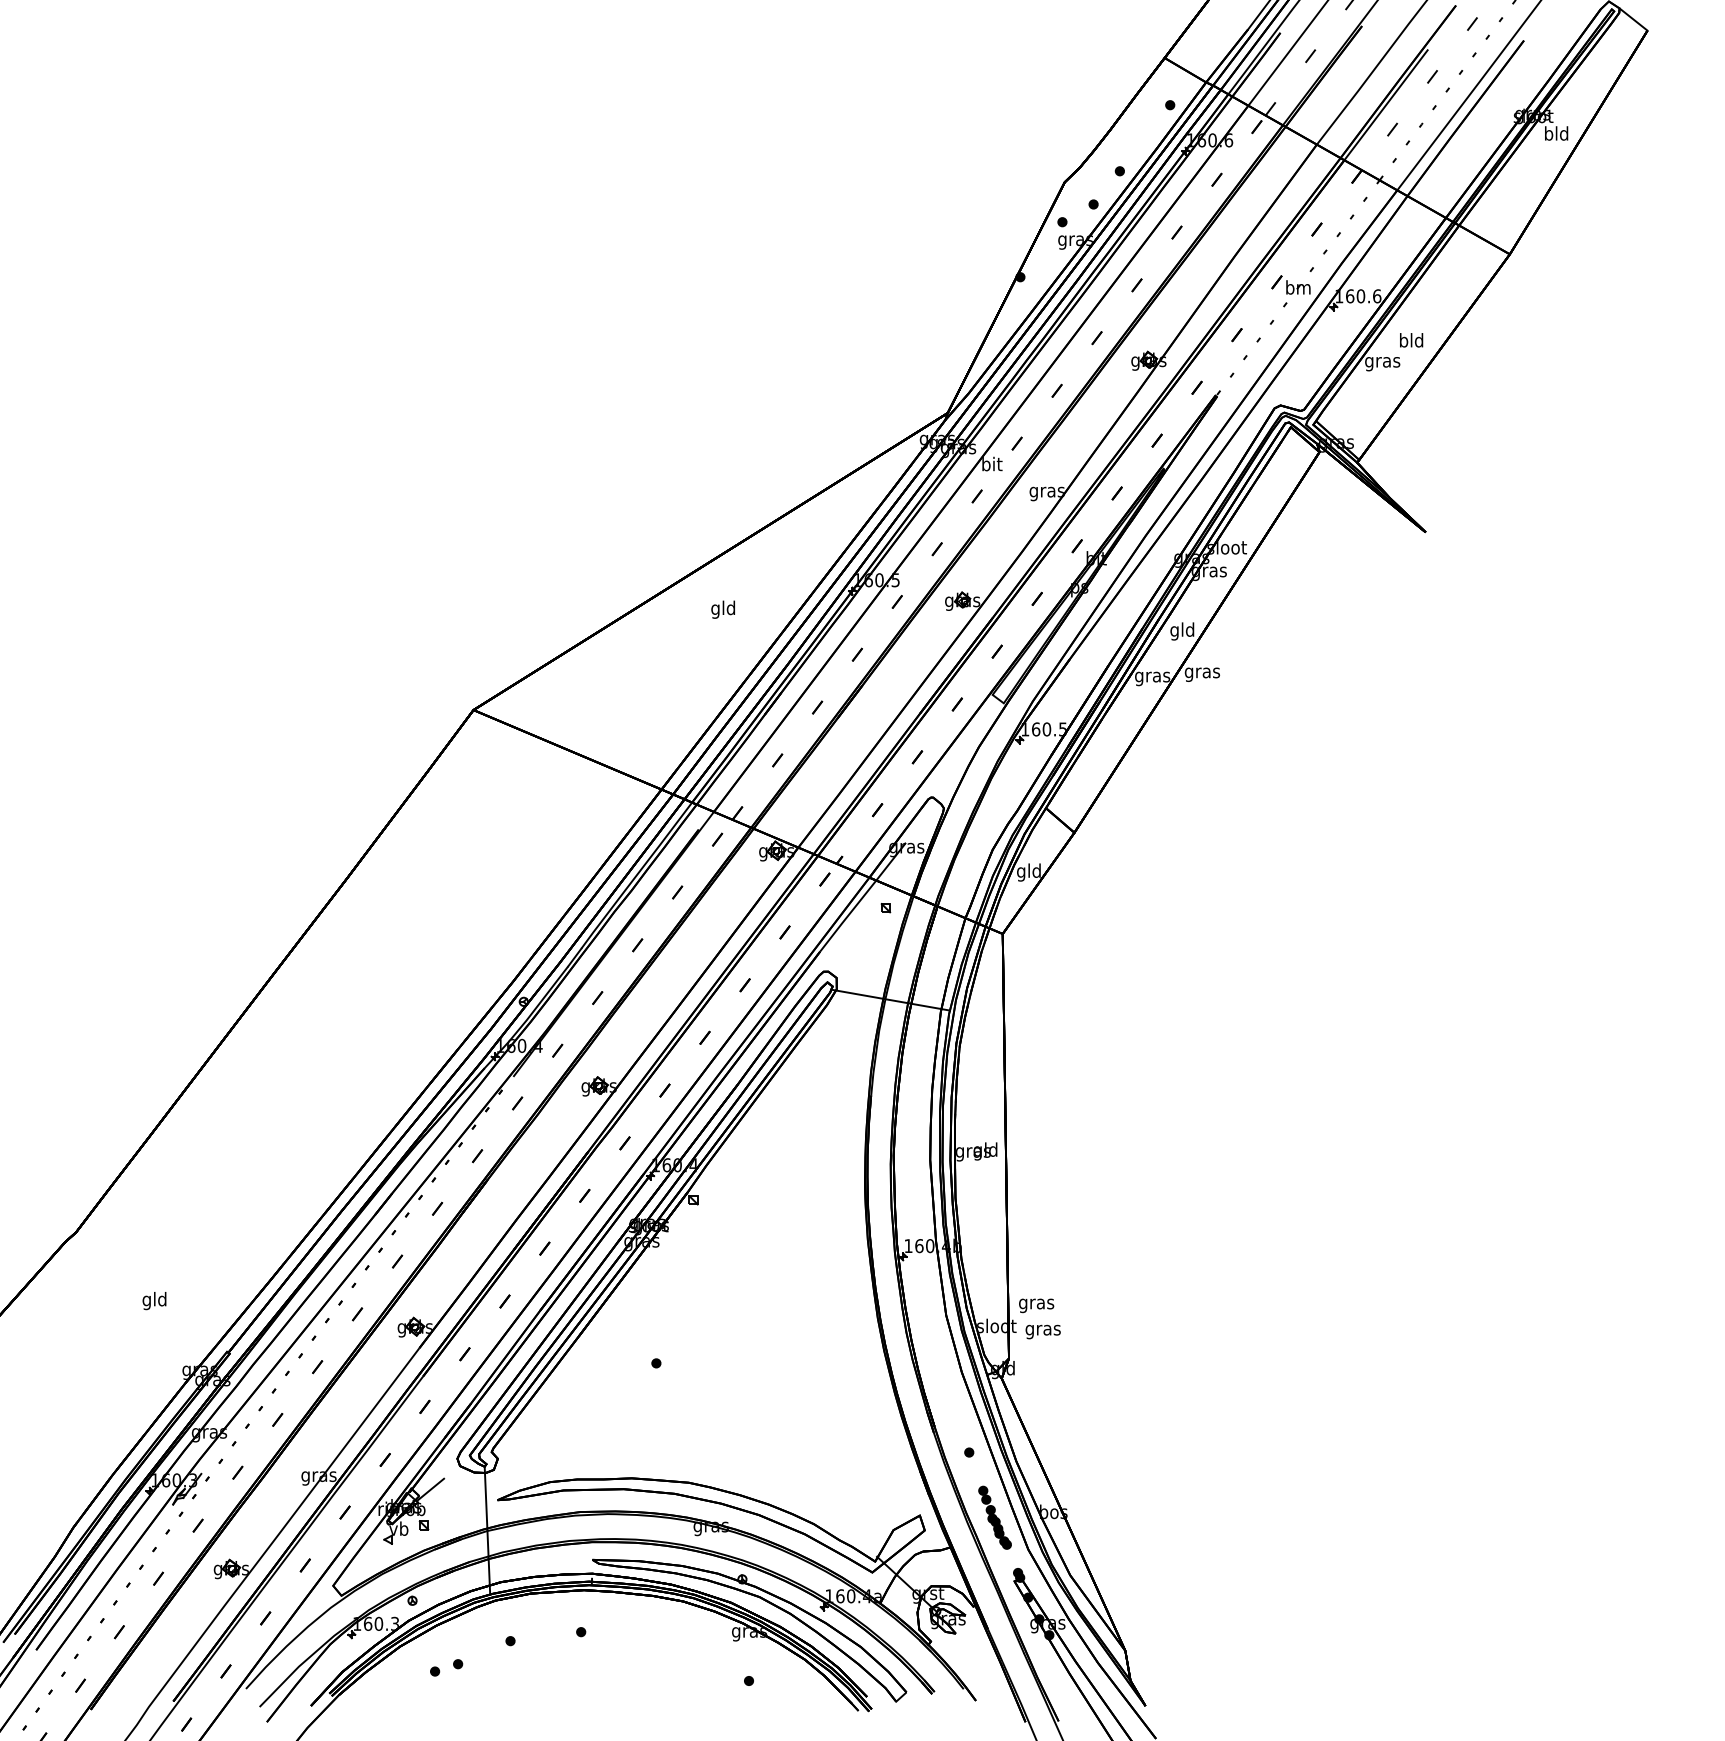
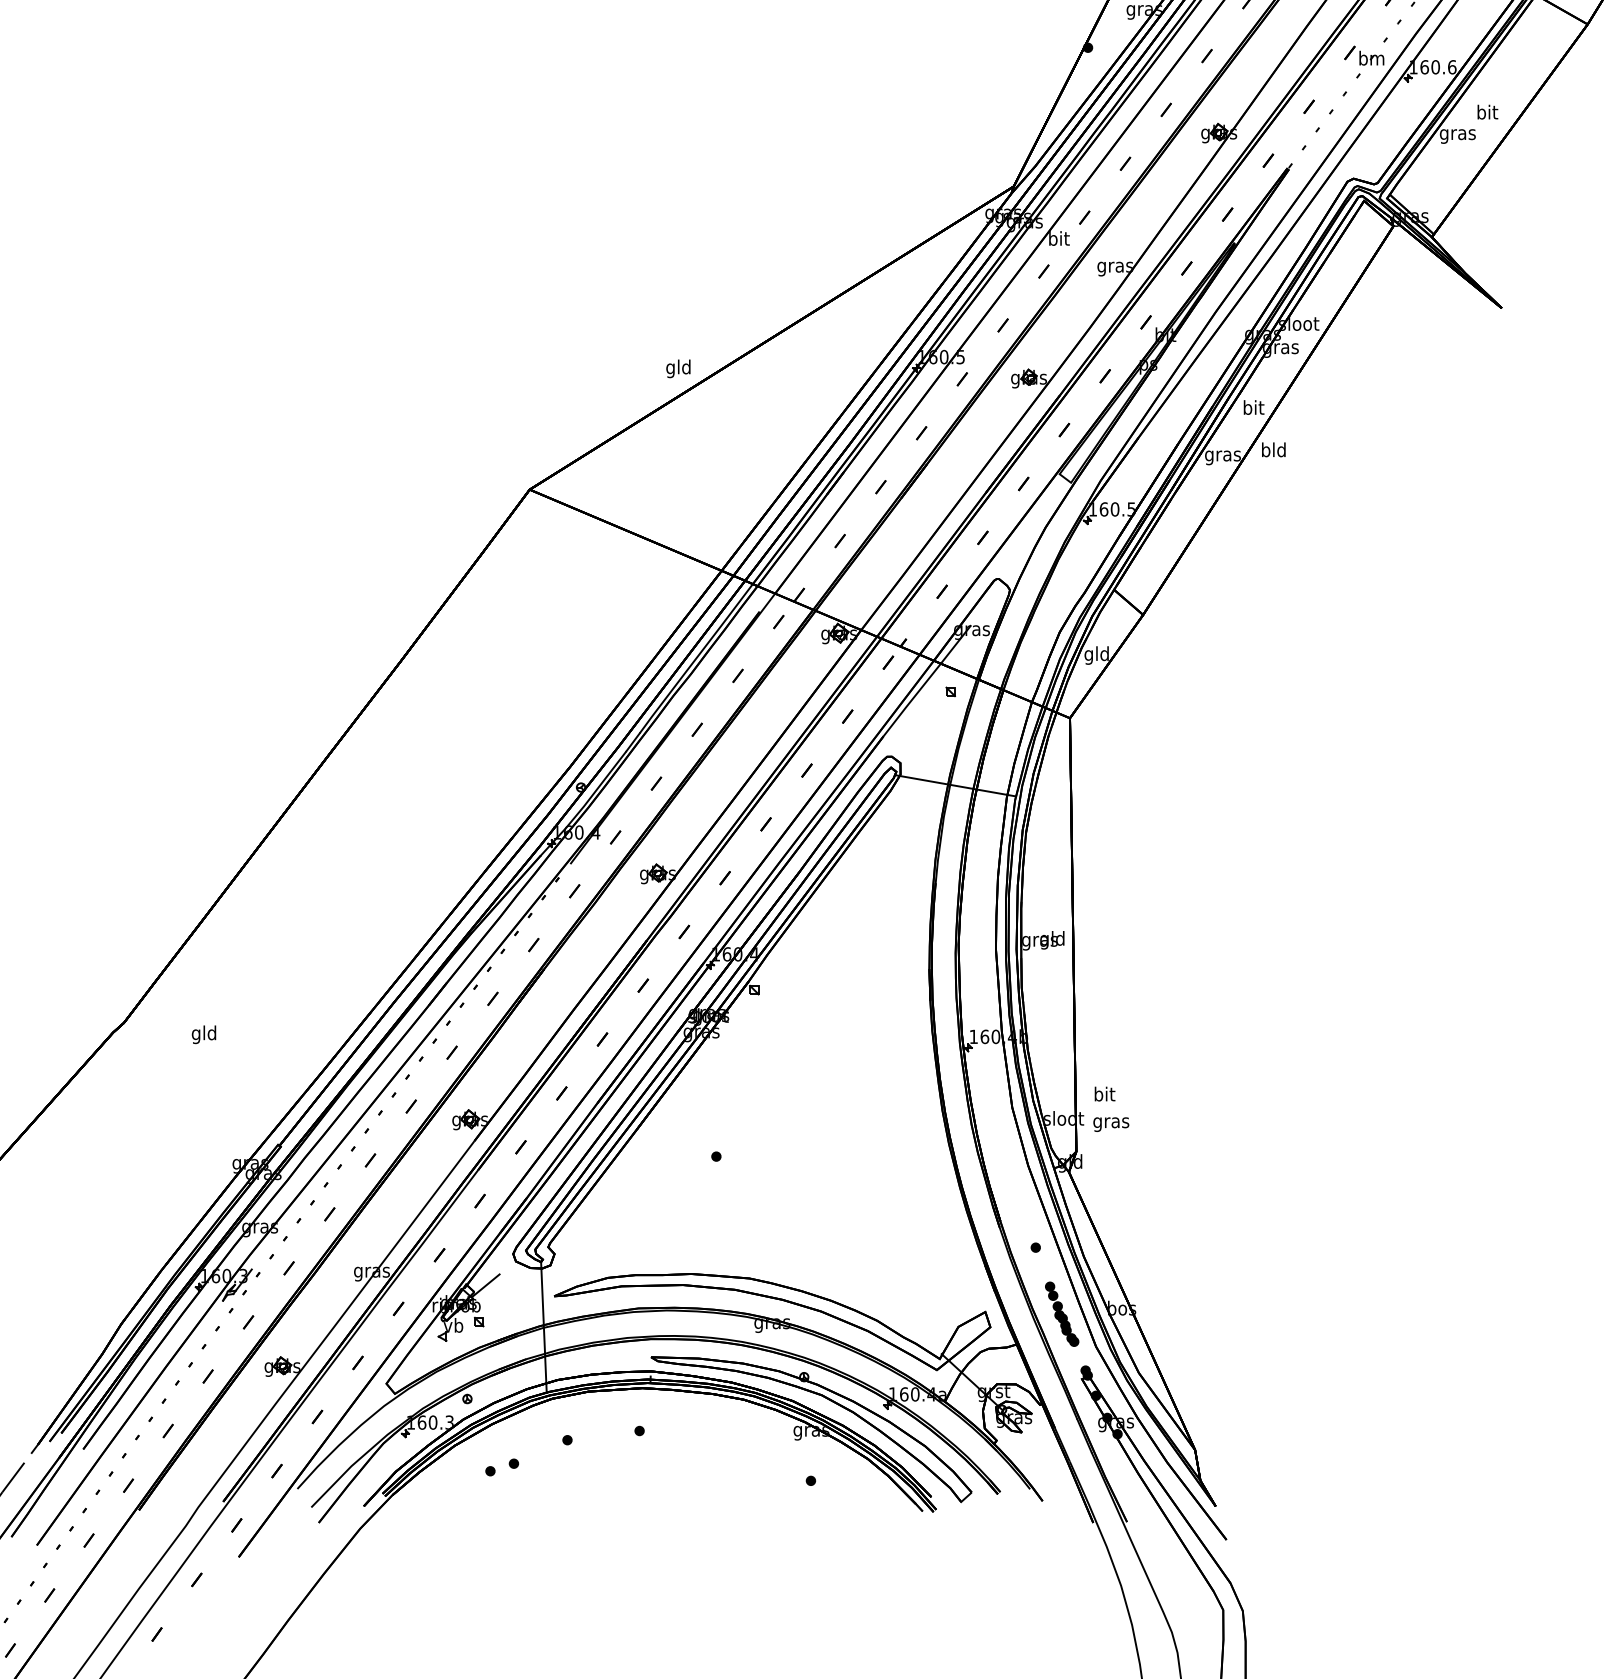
text: (1411, 340) -> (1487, 112), bld -> bit
text: (722, 609) -> (677, 368), moved
text: (1182, 631) -> (1253, 409), gld -> bit
text: (1202, 672) -> (1273, 451), gras -> bld
text: (154, 1301) -> (204, 1035), moved
text: (1036, 1303) -> (1104, 1095), gras -> bit

